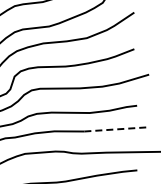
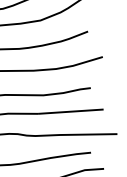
line: (117, 129) -> (71, 111), dashed -> solid

